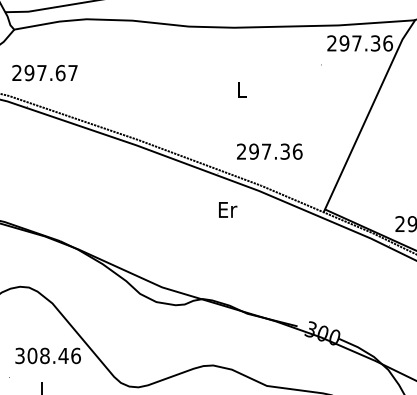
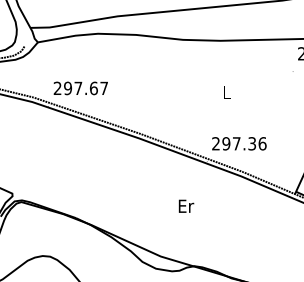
text: (44, 73) -> (80, 88), moved
text: (269, 151) -> (239, 143), moved
text: (228, 209) -> (186, 205), moved

